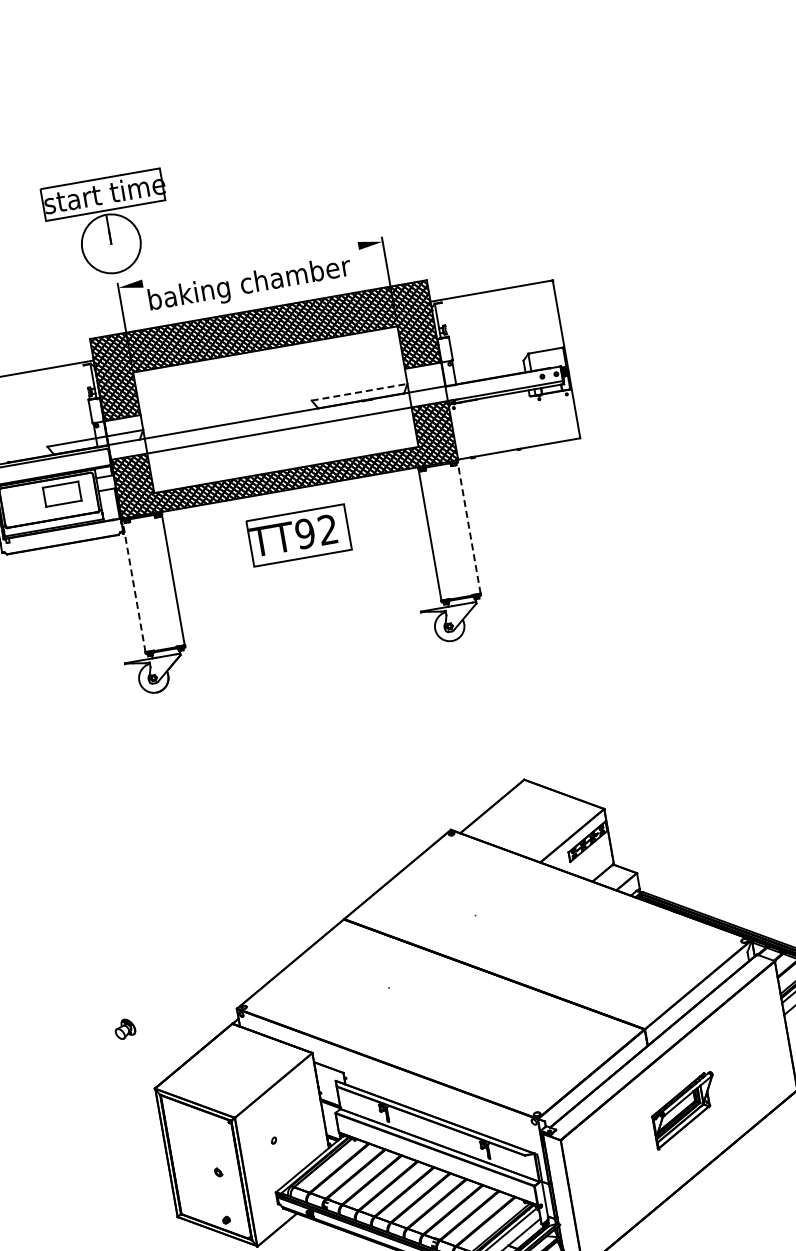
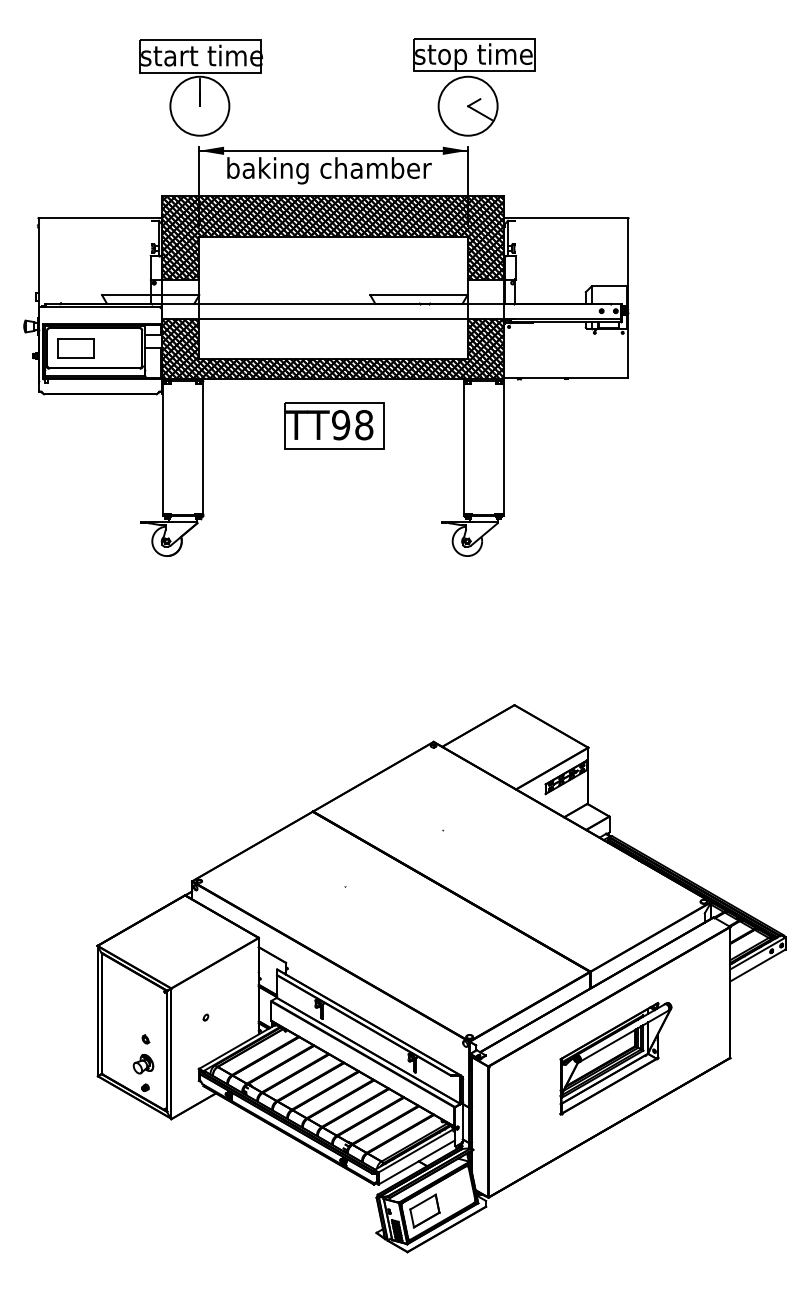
part: (378, 178) -> (474, 87), added
line: (250, 264) -> (333, 150), added
line: (359, 392) -> (418, 295), dashed -> solid
part: (62, 494) -> (75, 348), moved
line: (469, 527) -> (503, 447), dashed -> solid
text: (328, 530) -> (364, 425), TT92 -> TT98
line: (134, 586) -> (163, 447), dashed -> solid
part: (125, 1029) -> (143, 1064), moved
part: (684, 1110) -> (615, 1058), size x1.67

